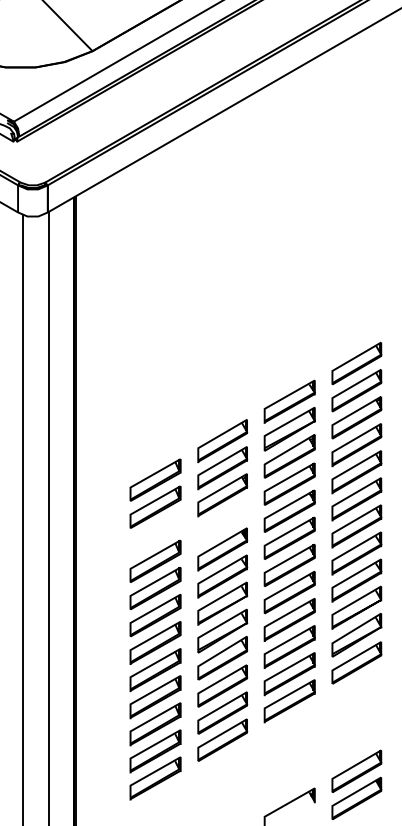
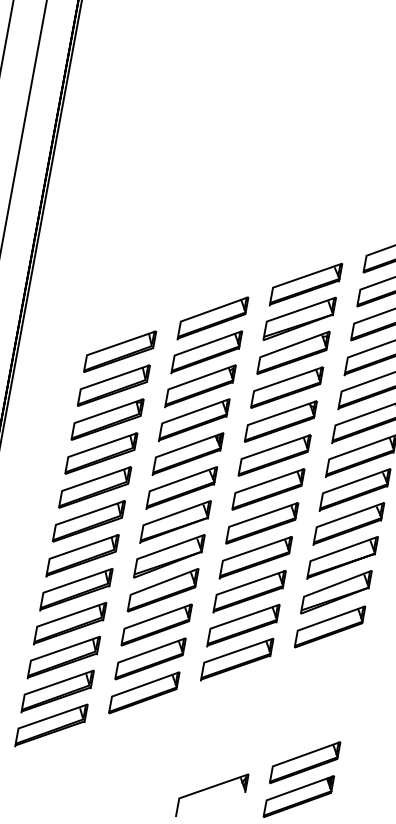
part: (222, 522) -> (194, 420), added
part: (155, 533) -> (107, 418), added

